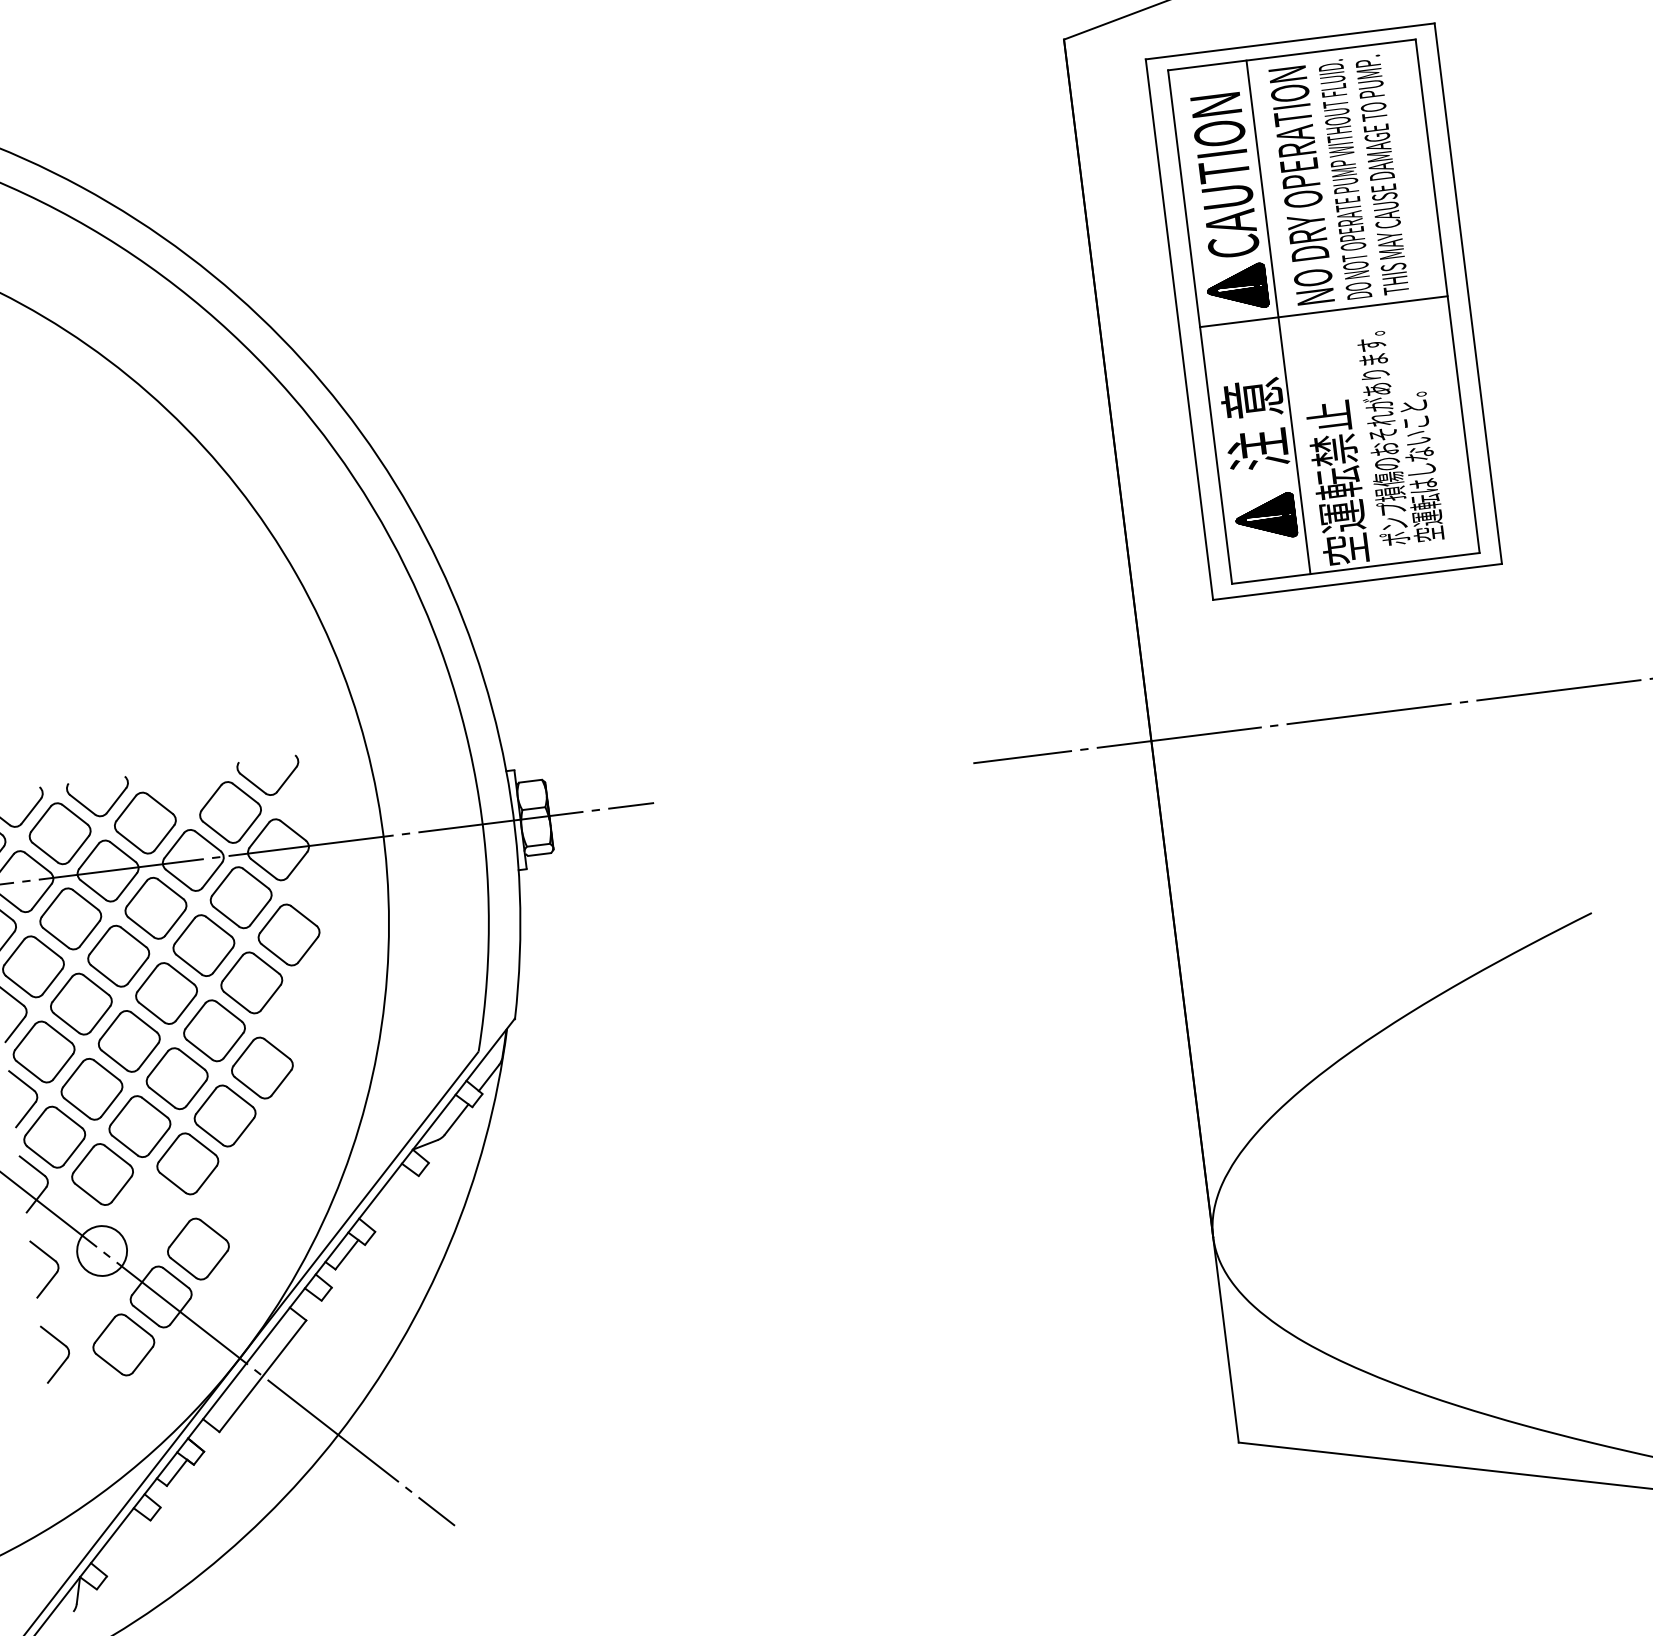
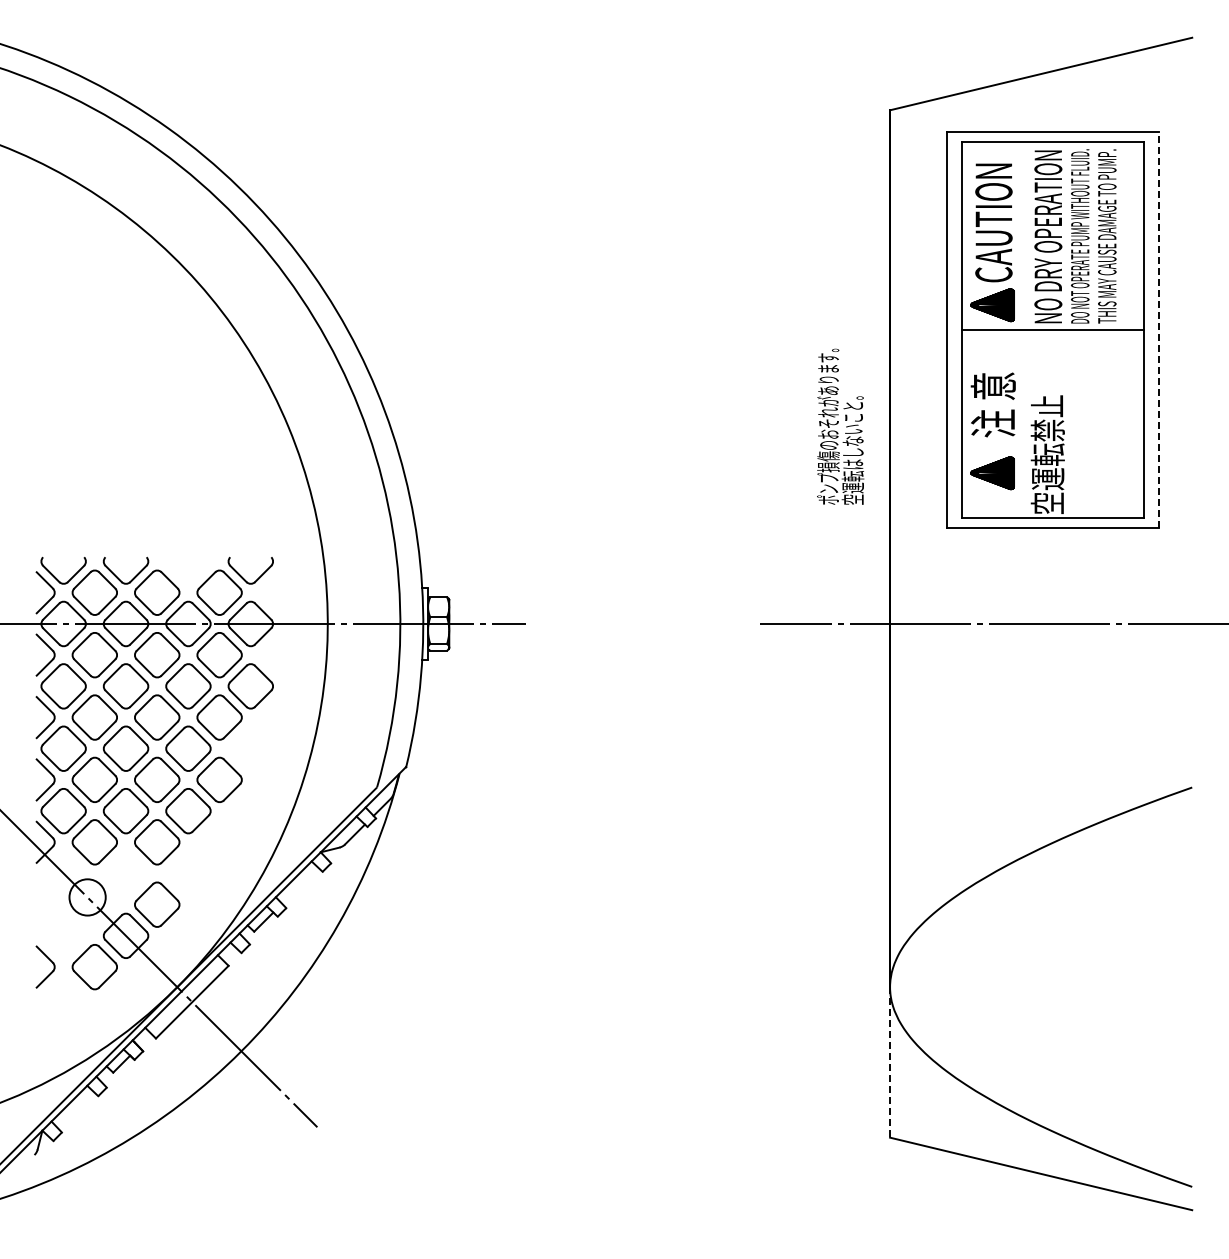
line: (1467, 293) -> (1158, 329), solid -> dashed
line: (1278, 316) -> (1019, 329), removed
text: (1399, 436) -> (840, 426), moved
part: (51, 1260) -> (50, 899), removed
line: (1226, 1339) -> (890, 1062), solid -> dashed

